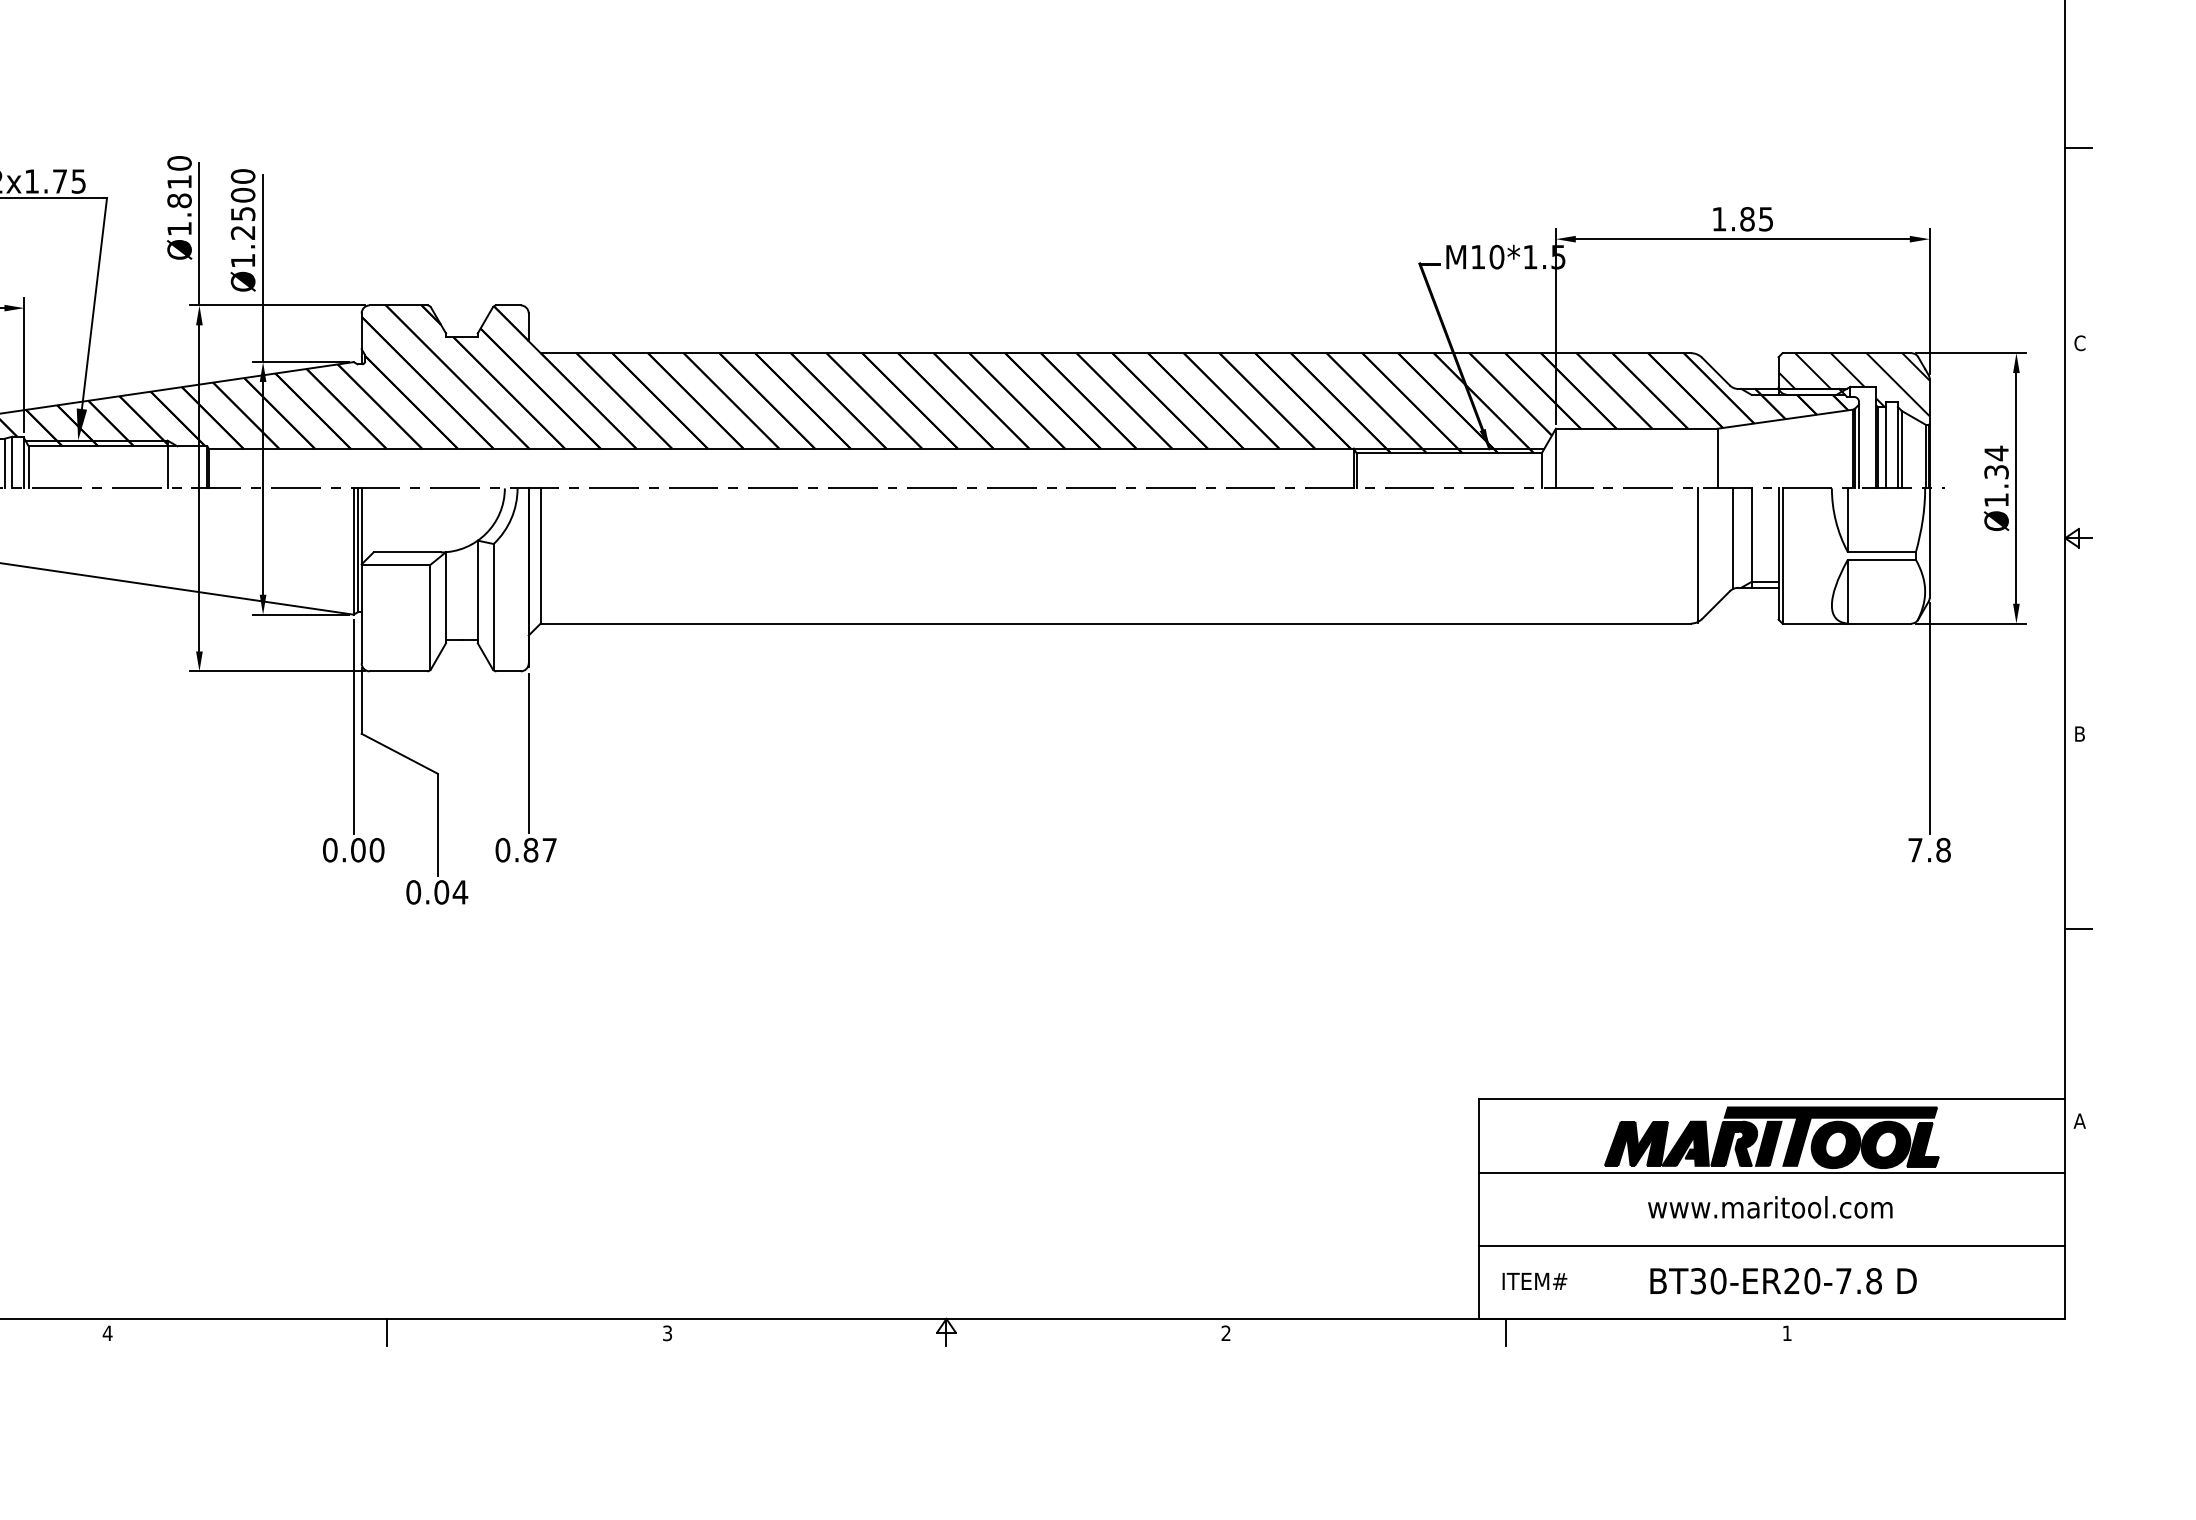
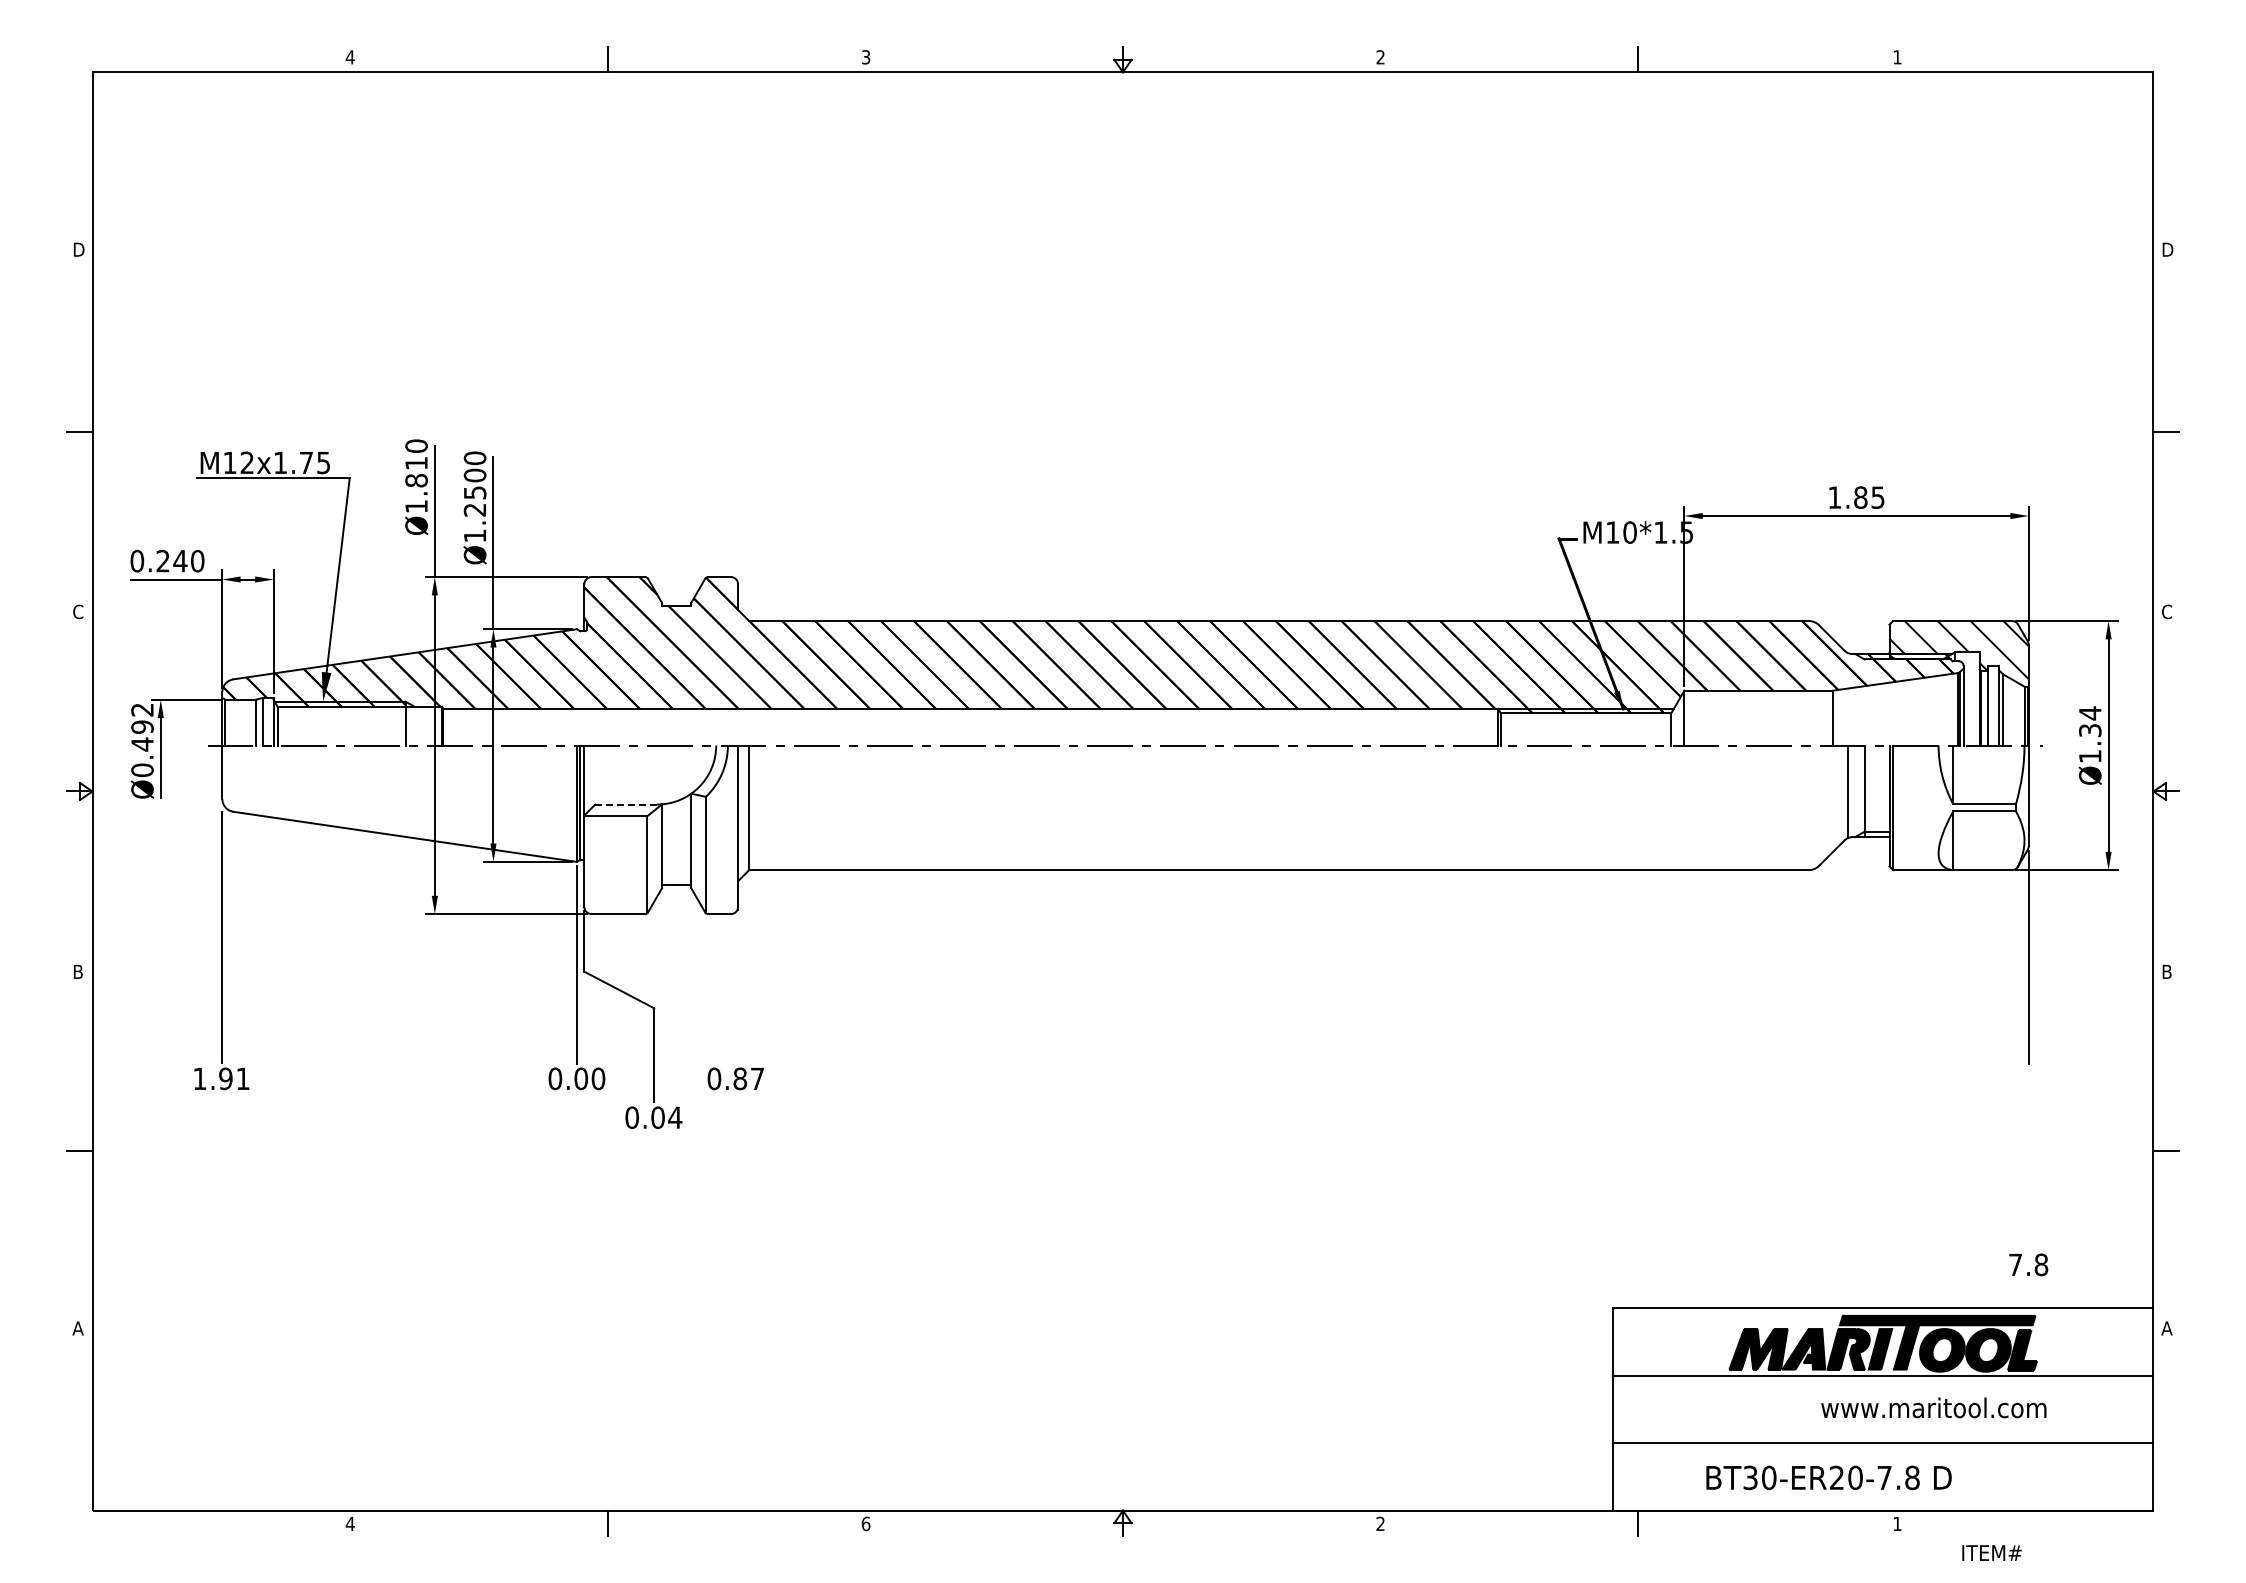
line: (407, 552) -> (626, 804), solid -> dashed
line: (1697, 555) -> (1814, 807), removed
line: (529, 753) -> (738, 989), removed
text: (1929, 849) -> (2028, 1264), moved
text: (1769, 1206) -> (1933, 1407), moved
text: (1534, 1280) -> (1991, 1552), moved
text: (1782, 1280) -> (1828, 1477), moved
text: (666, 1332) -> (865, 1523), 3 -> 6

